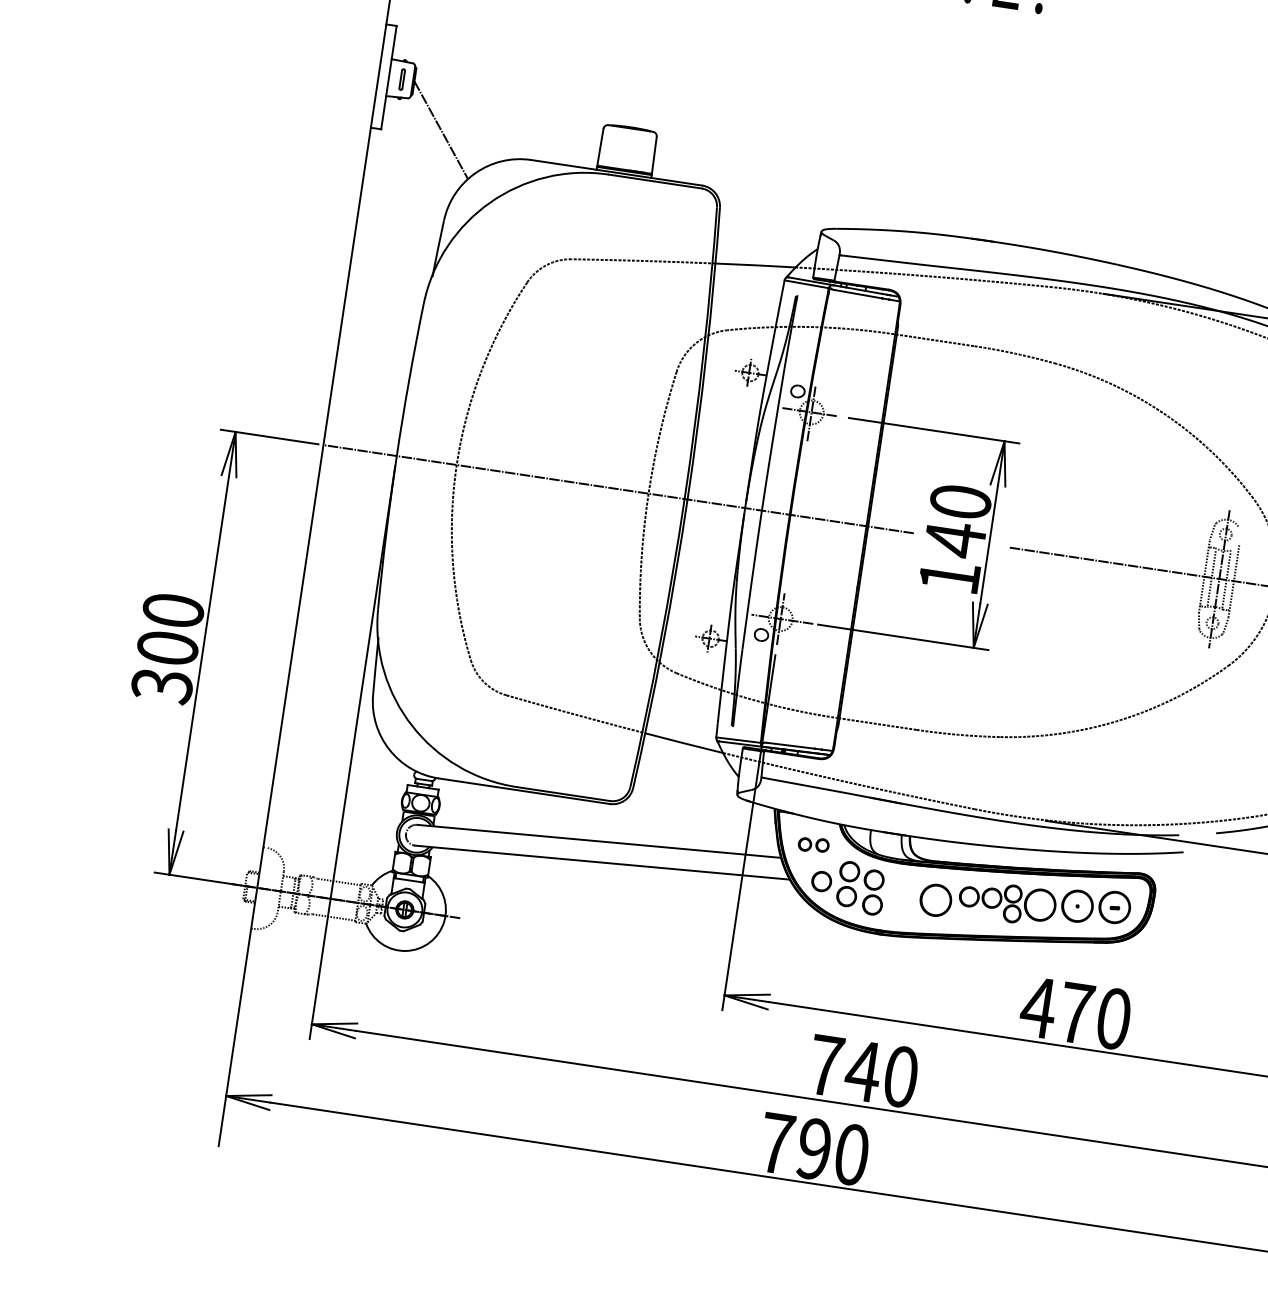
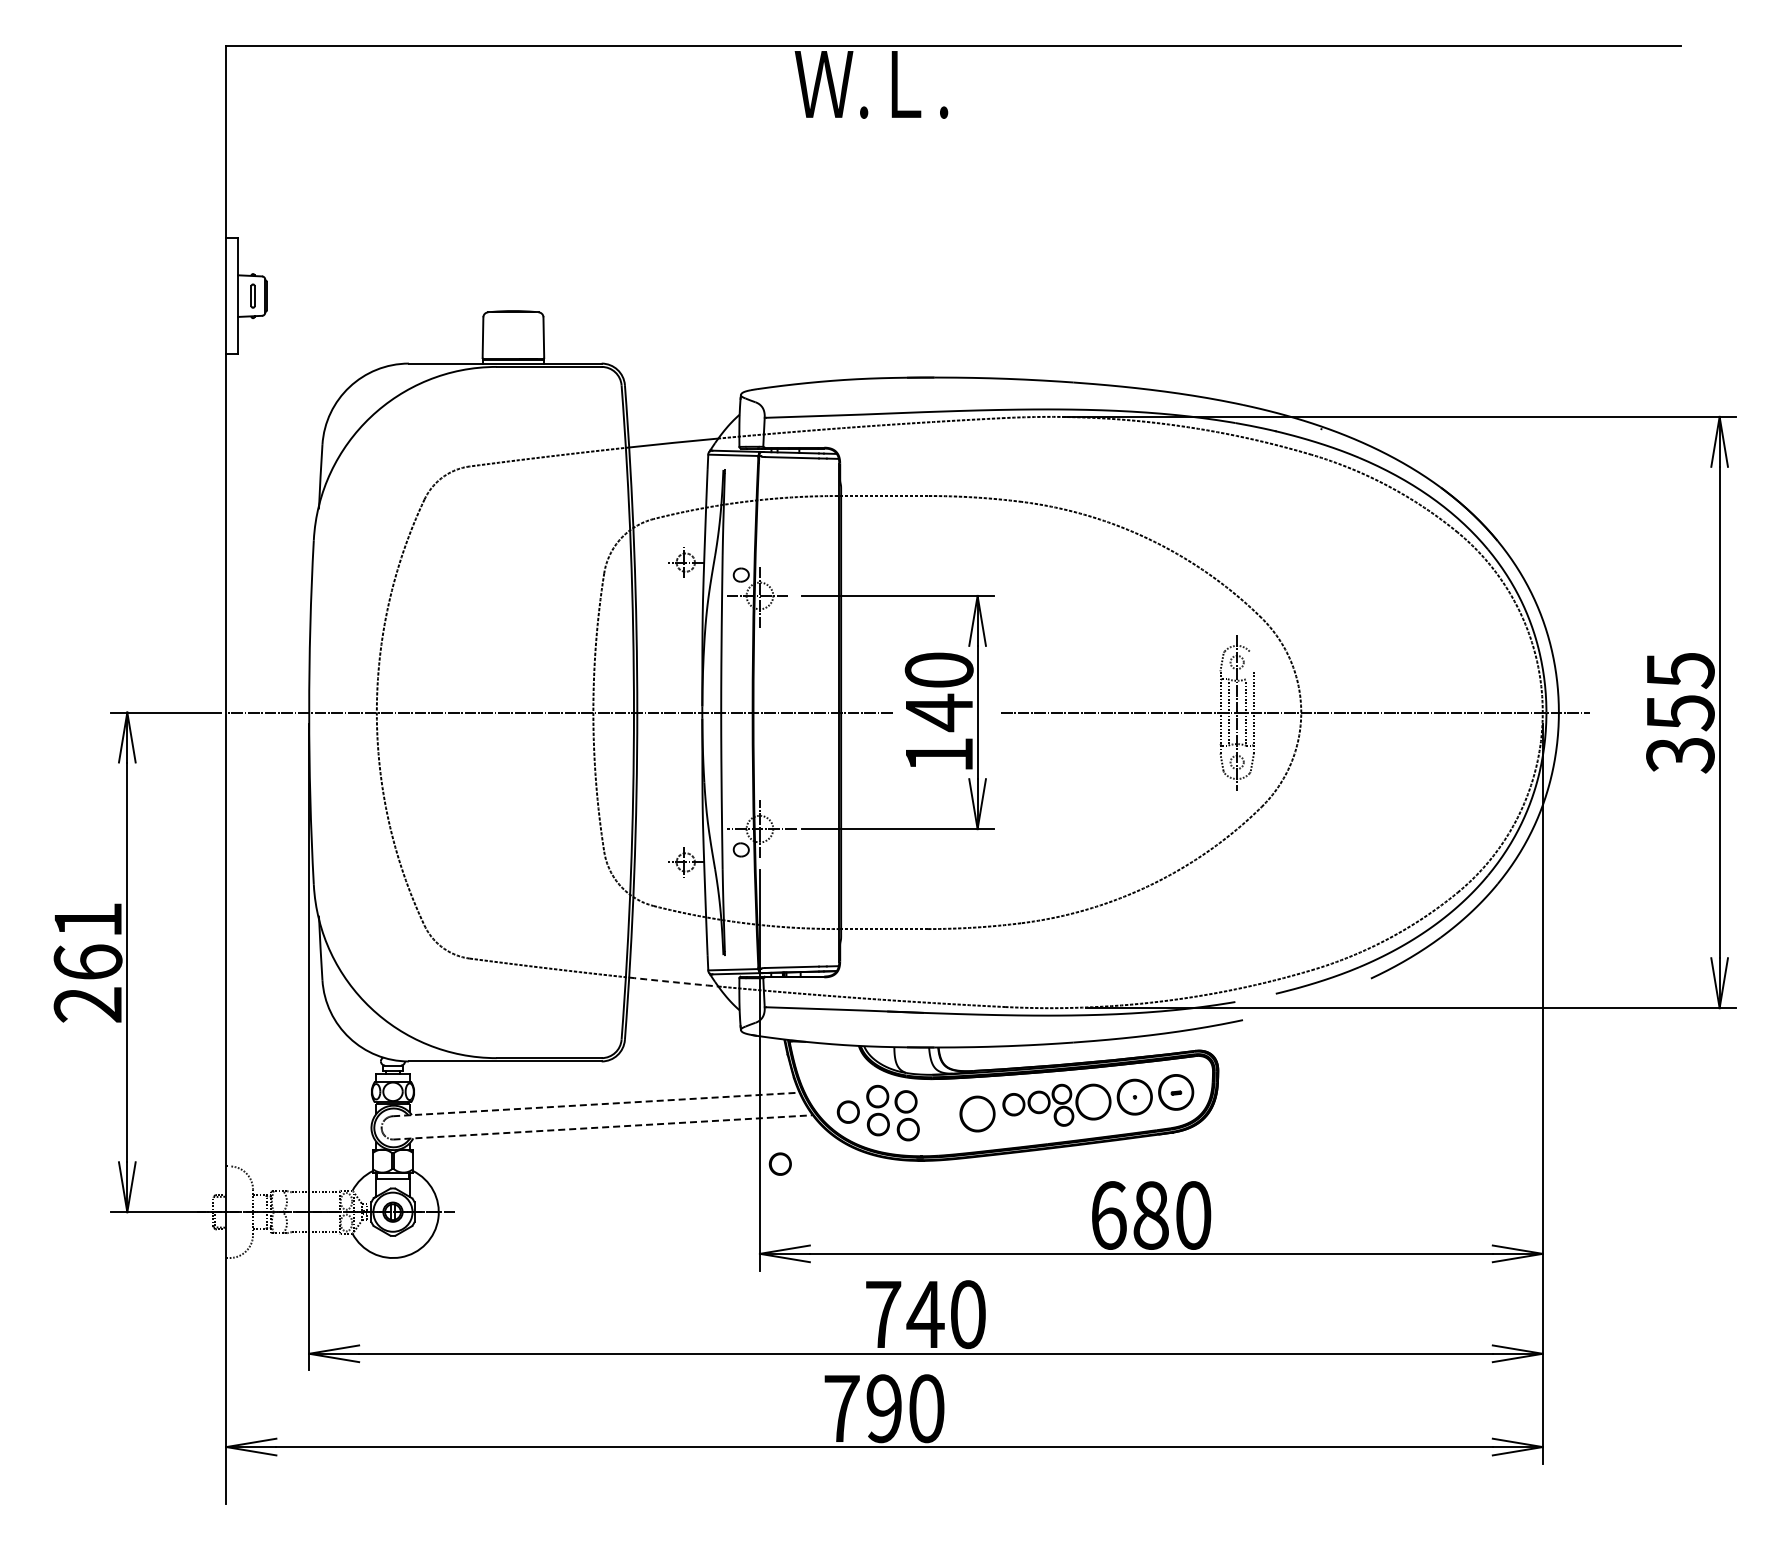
line: (441, 130) -> (304, 345), removed
text: (167, 648) -> (87, 962), 300 -> 261
arc: (683, 743) -> (673, 982), solid -> dashed
line: (599, 841) -> (596, 1104), solid -> dashed
part: (813, 844) -> (833, 1072), removed
line: (601, 862) -> (602, 1127), solid -> dashed
part: (753, 917) -> (779, 1163), added
text: (1056, 1010) -> (1128, 1215), 470 -> 680

